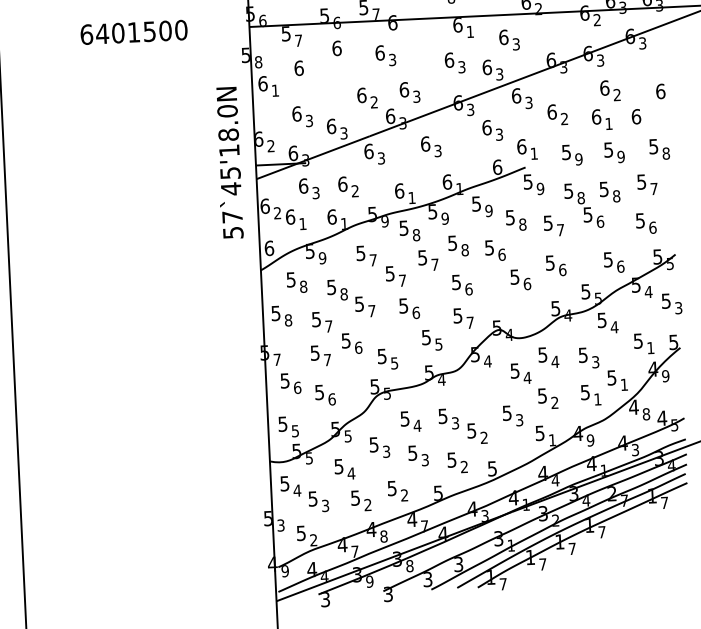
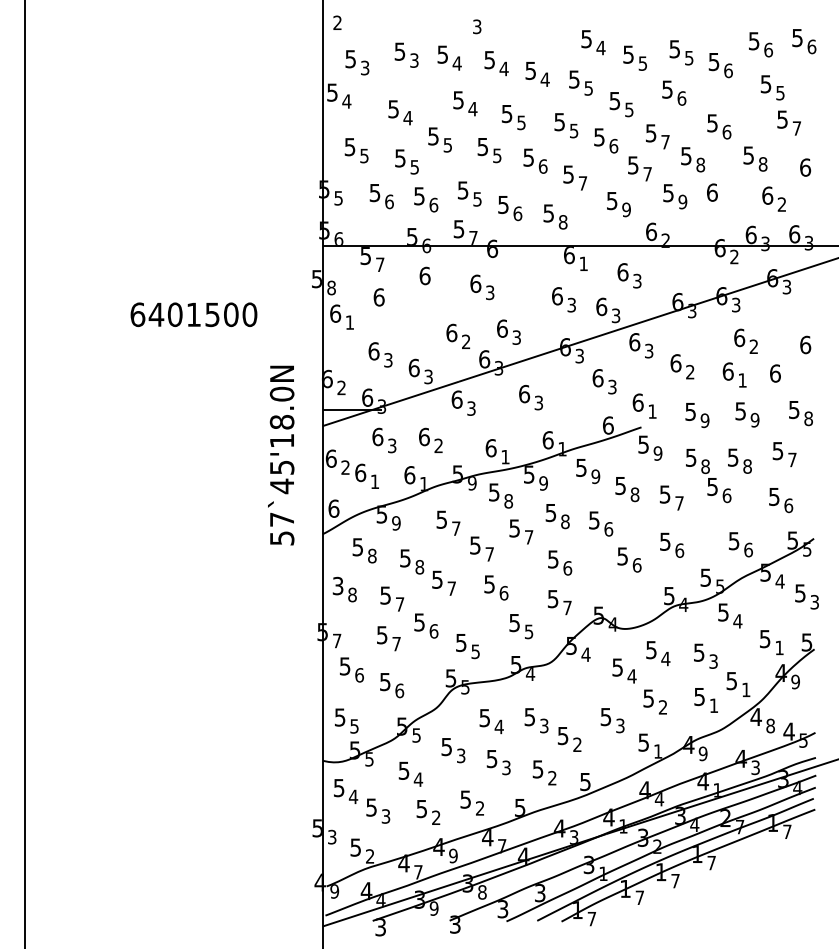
text: (133, 32) -> (193, 314), moved
text: (229, 162) -> (281, 455), moved
text: (276, 312) -> (338, 585), 5 -> 3
text: (384, 536) -> (453, 855), 8 -> 9

